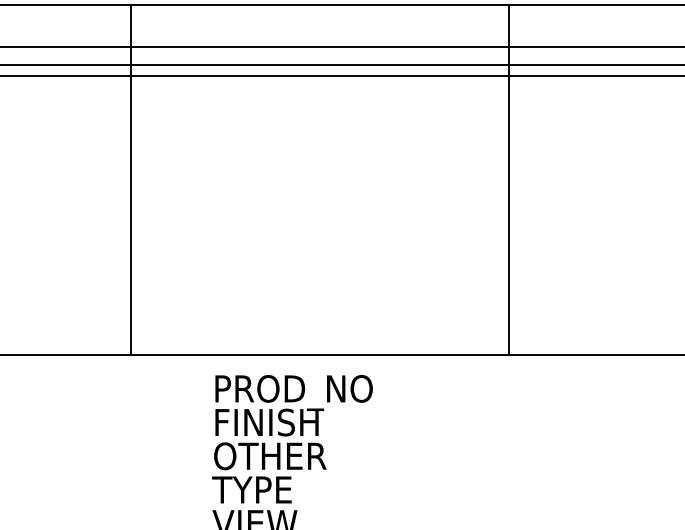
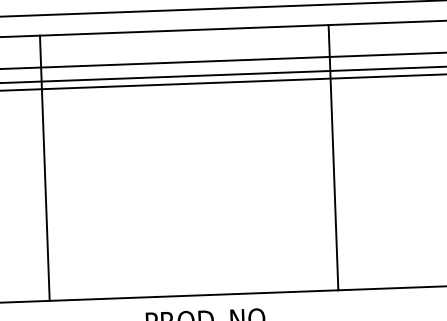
line: (131, 179) -> (44, 167), moved
line: (508, 179) -> (333, 157), moved

